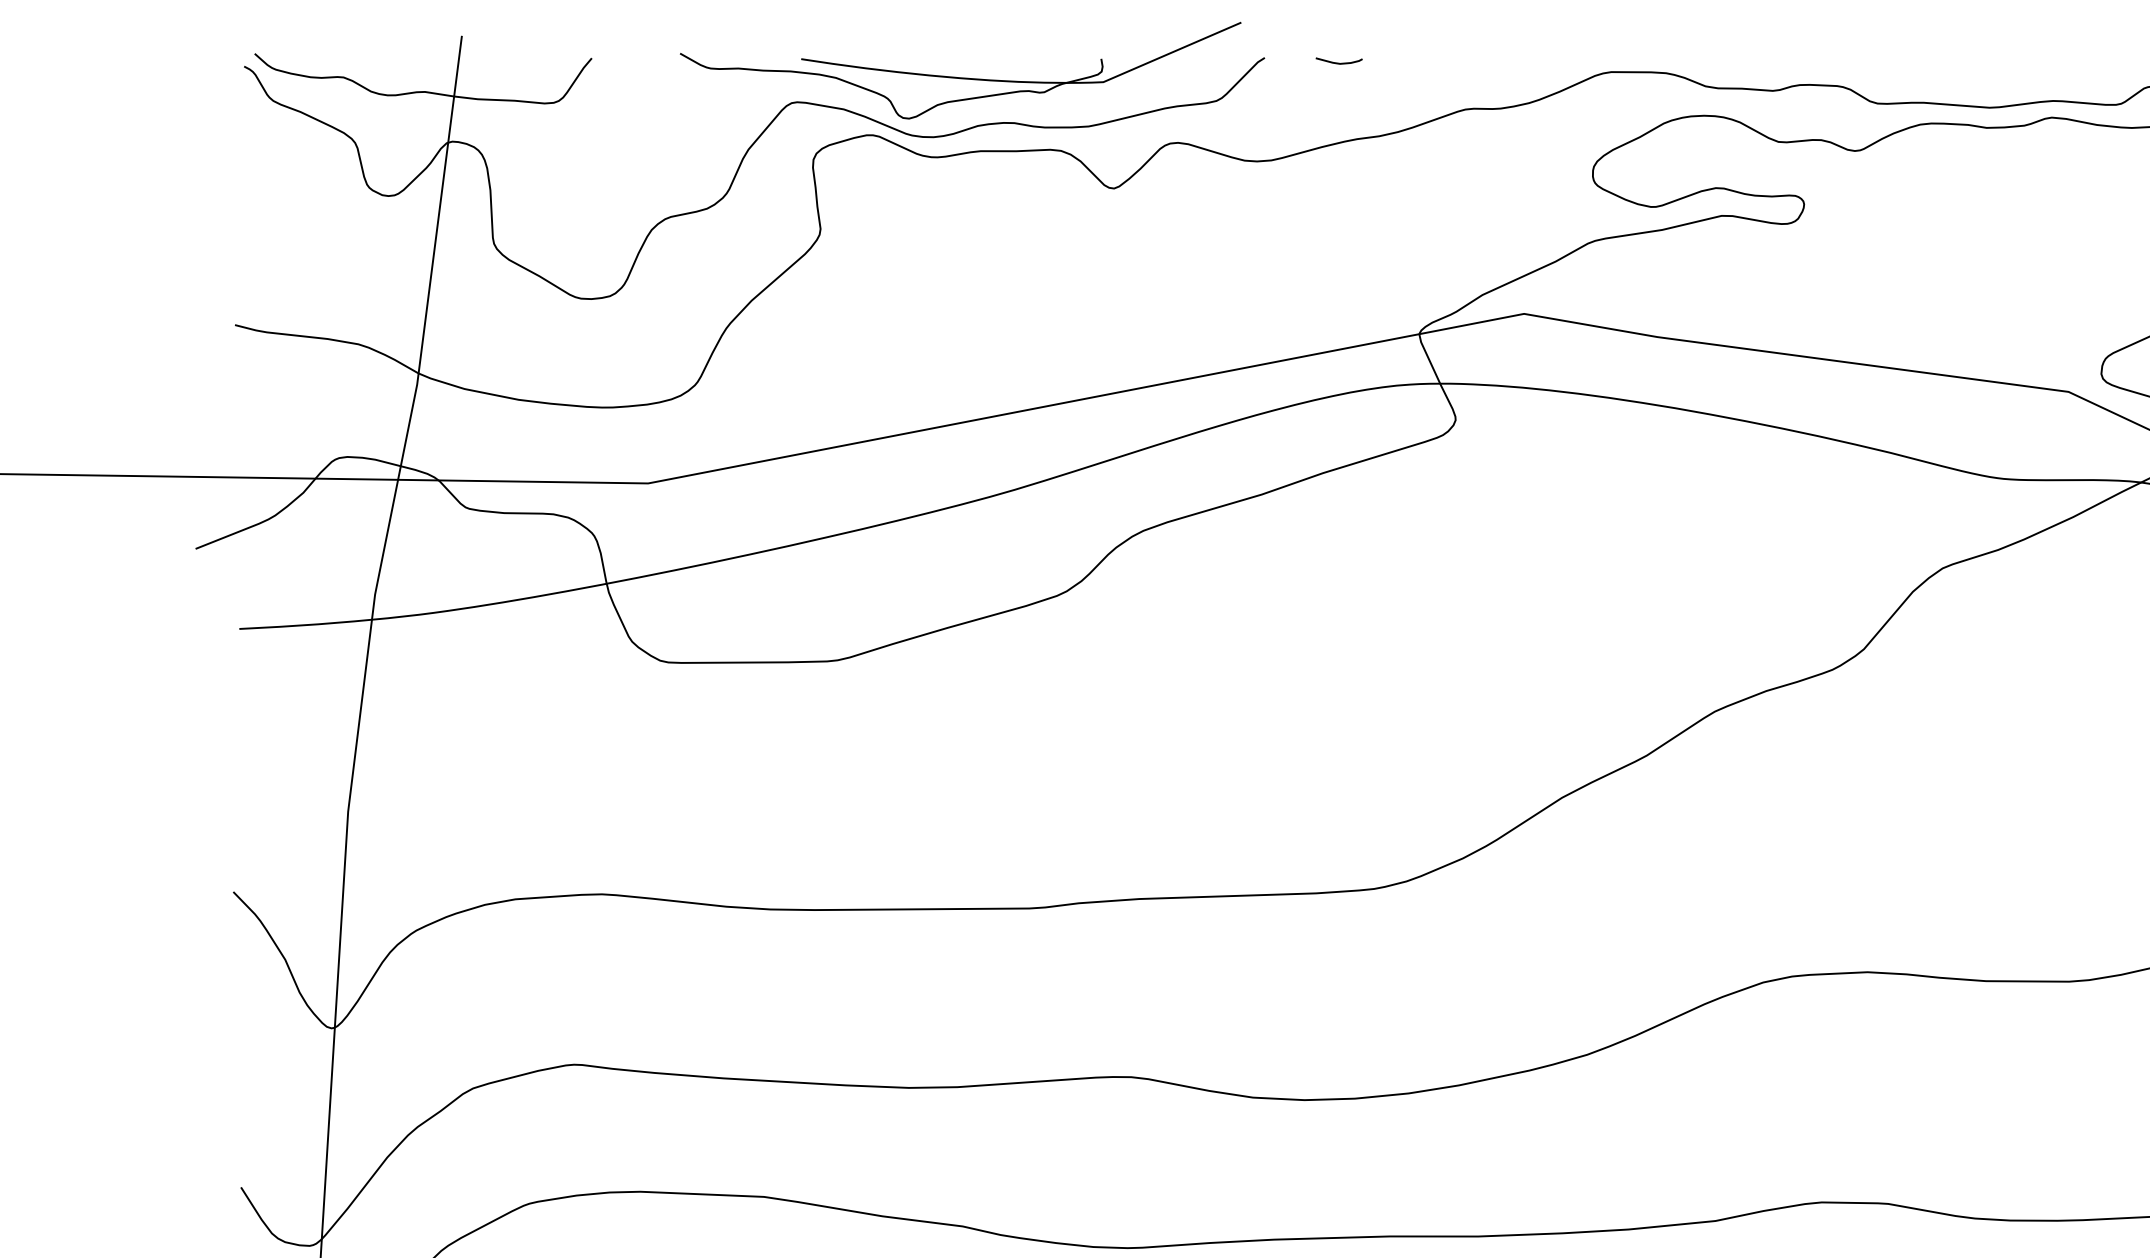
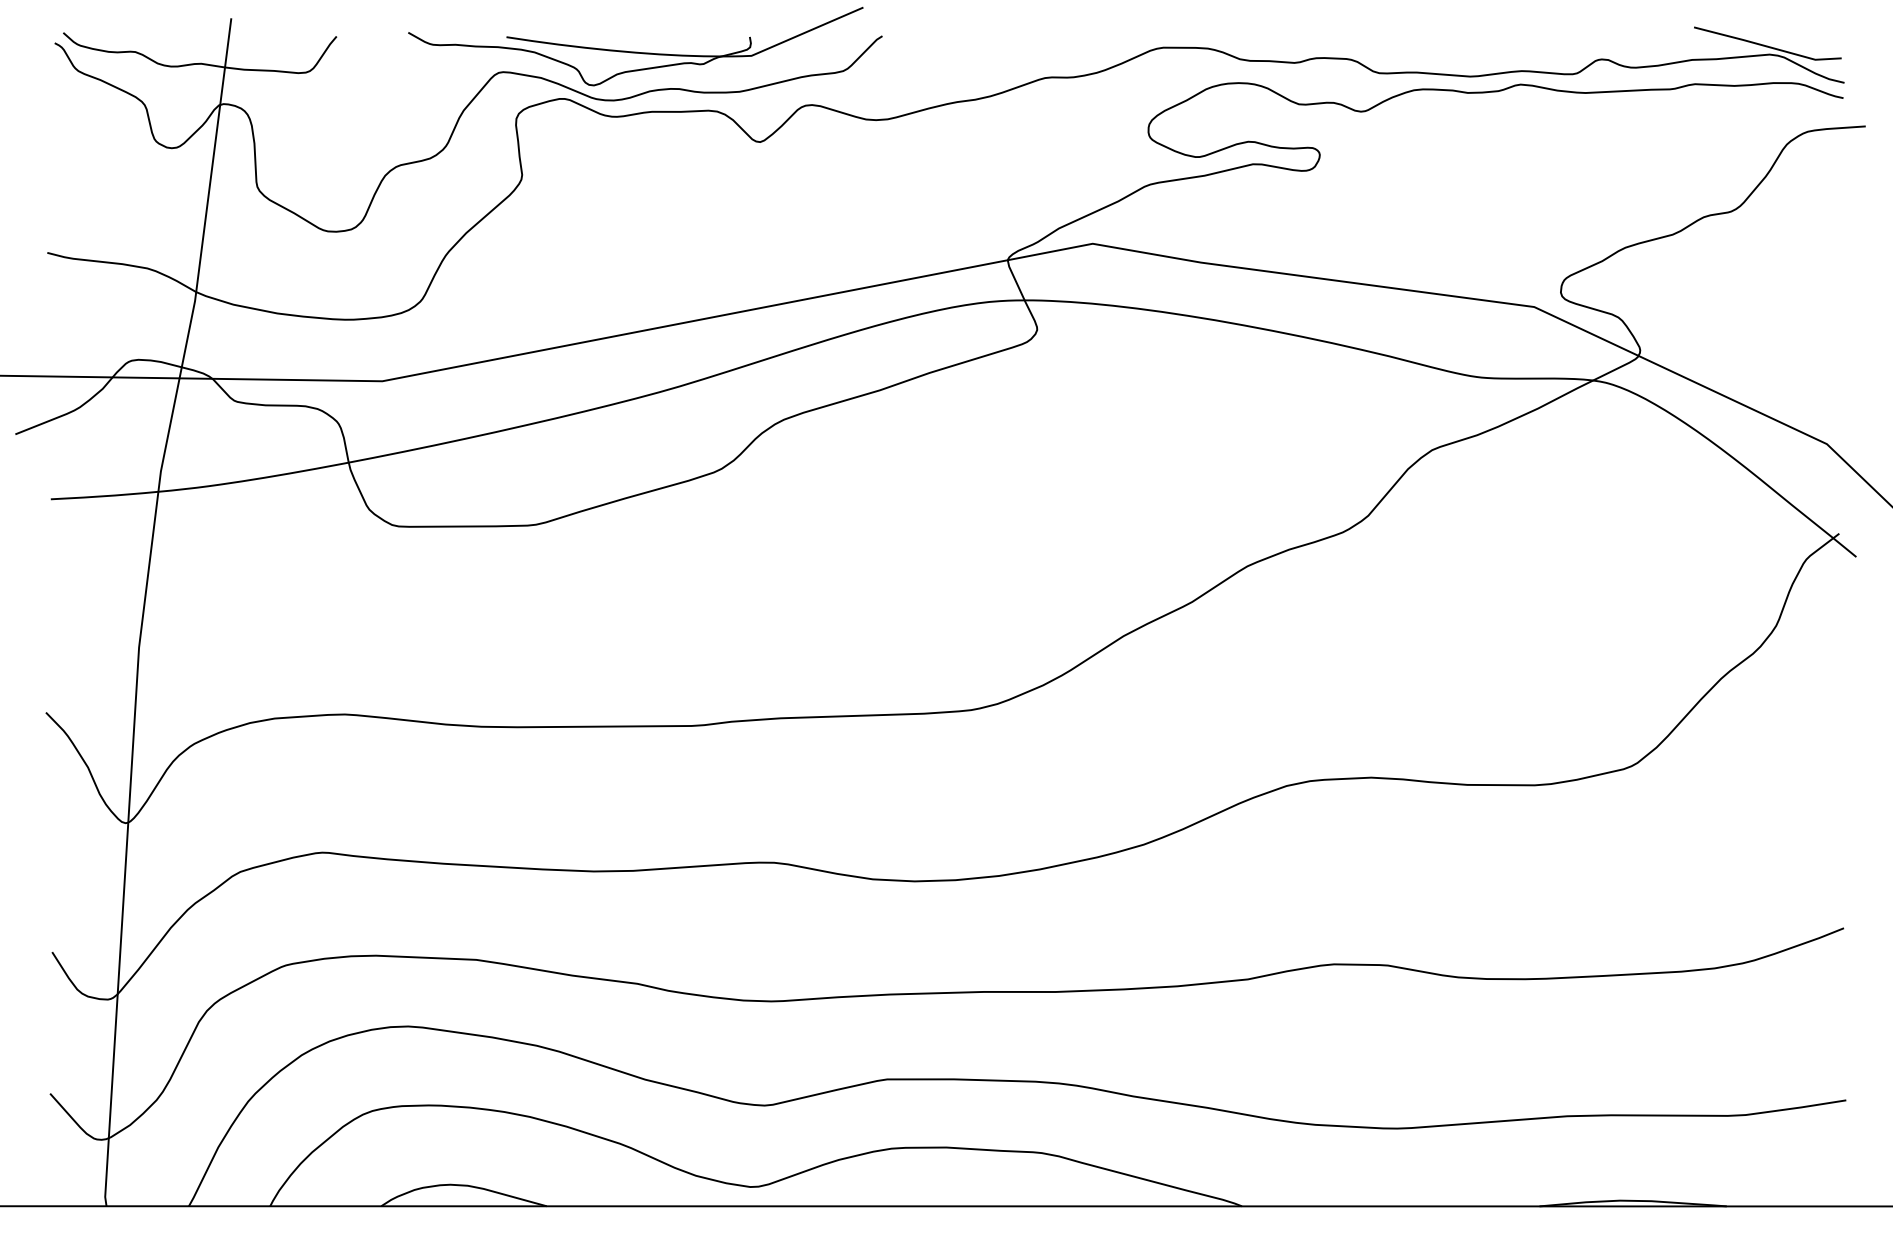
curve: (1337, 61) -> (941, 39), removed

